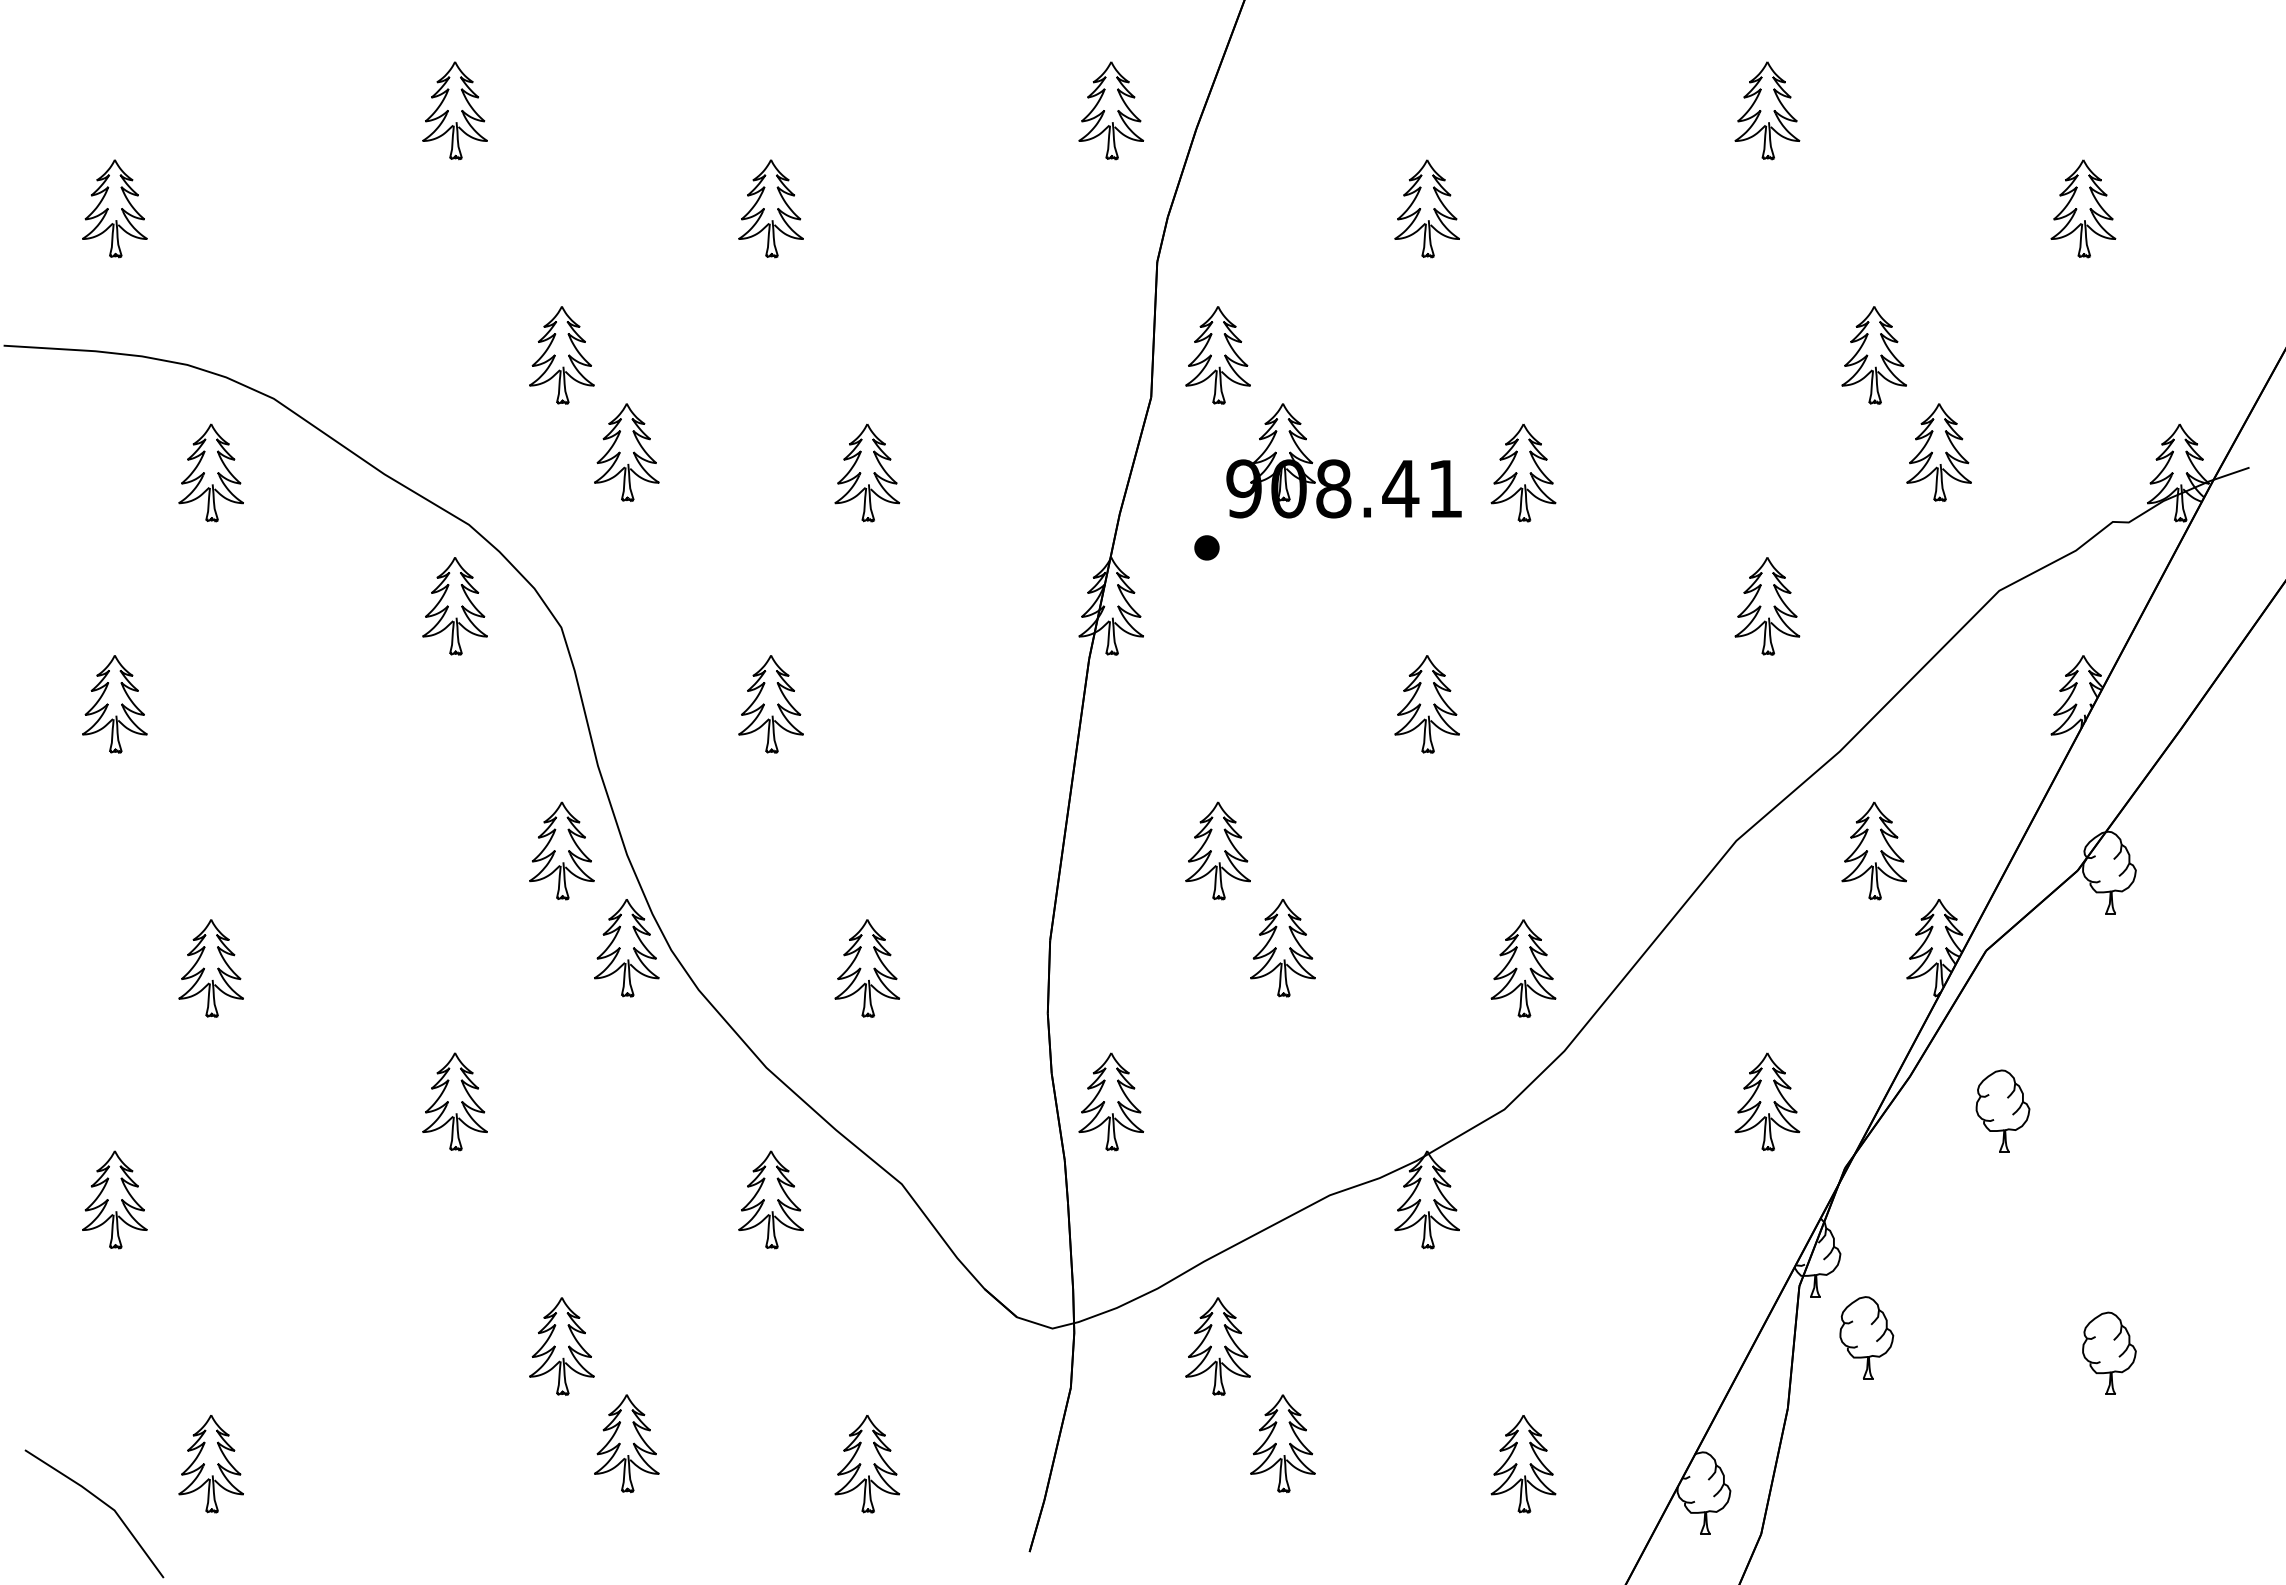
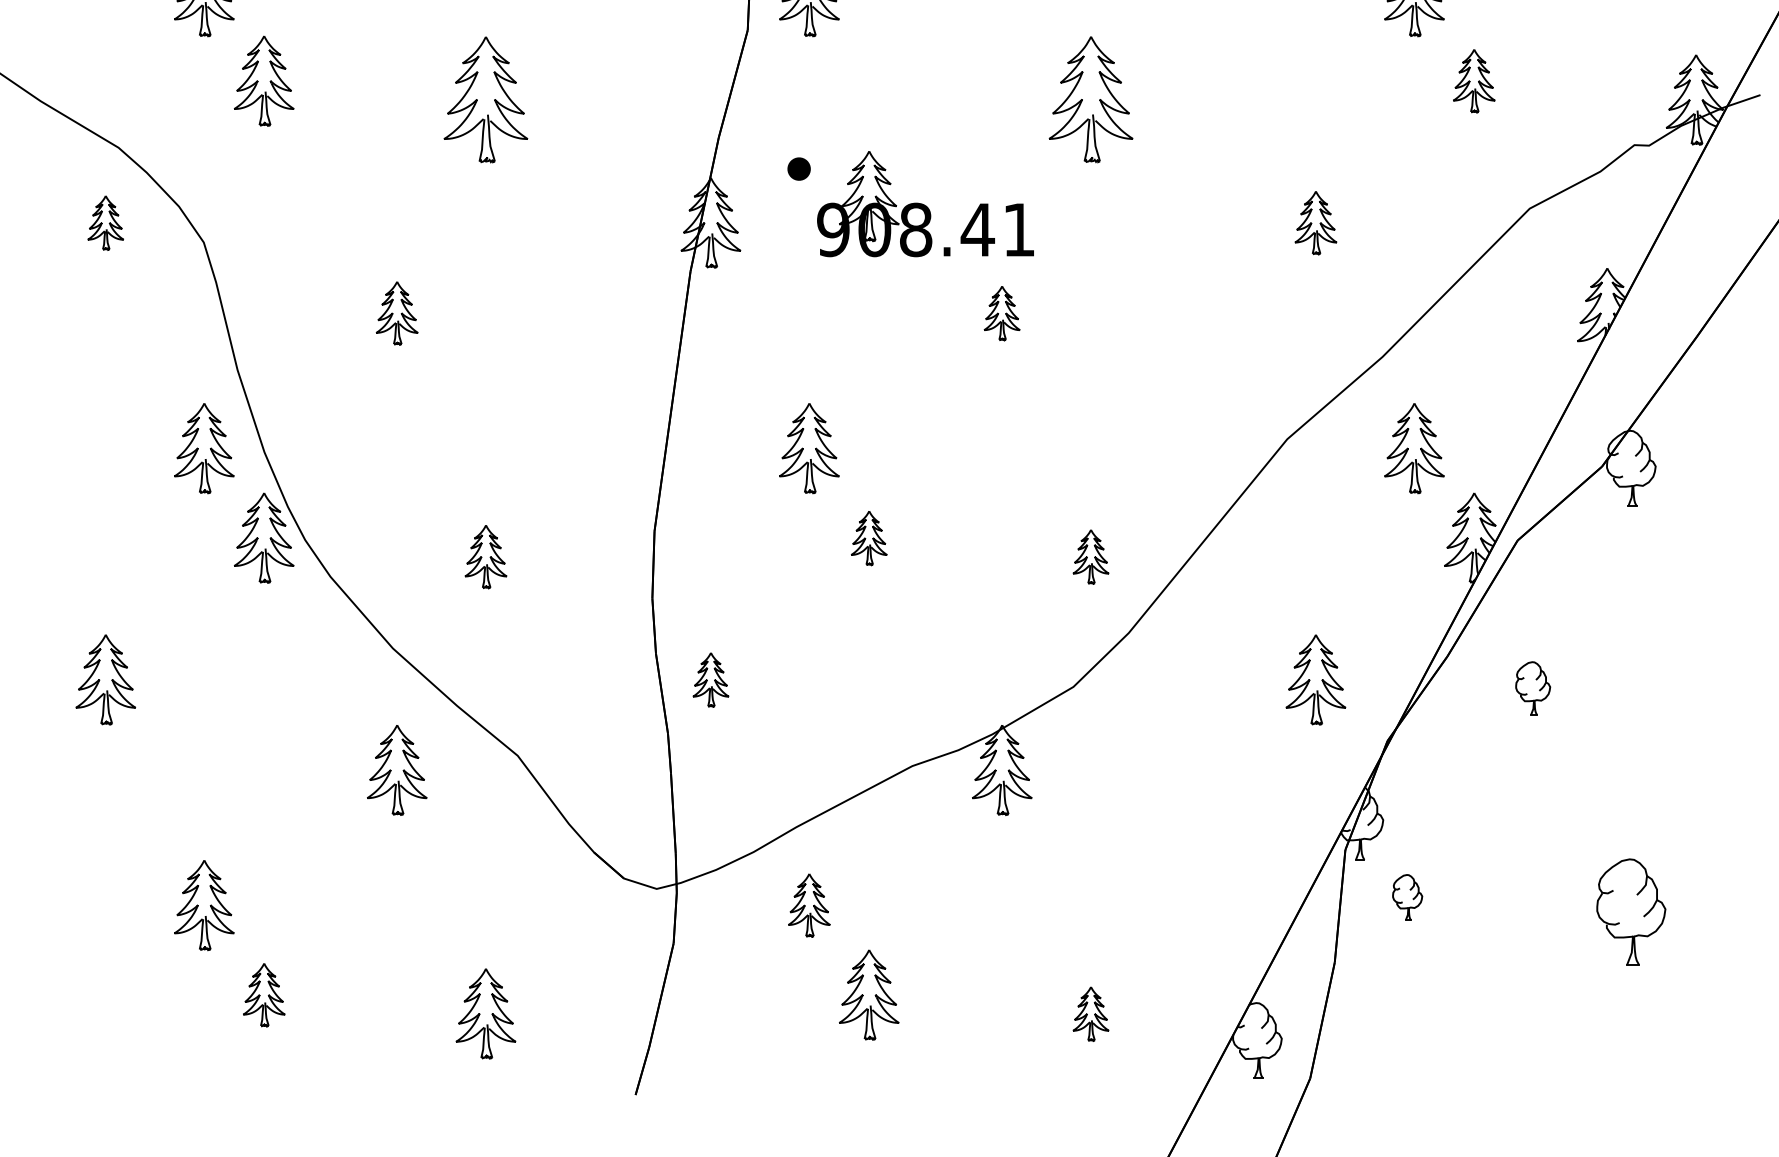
part: (1938, 452) -> (1473, 81), size x0.7
part: (1343, 460) -> (925, 203), moved
part: (867, 472) -> (486, 99), size x1.4
part: (1523, 473) -> (1091, 100), size x1.4
part: (454, 606) -> (105, 223), size x0.6
part: (1767, 606) -> (1316, 223), size x0.7
part: (770, 704) -> (396, 313), size x0.7
part: (1426, 704) -> (1001, 313), size x0.6
part: (1282, 948) -> (868, 538), size x0.6
part: (867, 968) -> (486, 556), size x0.7
part: (1523, 968) -> (1091, 556), size x0.6
part: (1111, 1101) -> (711, 679), size x0.6
part: (2002, 1110) -> (1532, 687), size x0.7
part: (1866, 1337) -> (1407, 897), size x0.6
part: (1217, 1346) -> (808, 905), size x0.7
part: (2109, 1352) -> (1631, 911), size x1.4
part: (626, 1443) -> (263, 994), size x0.7
part: (1523, 1464) -> (1091, 1014), size x0.6

